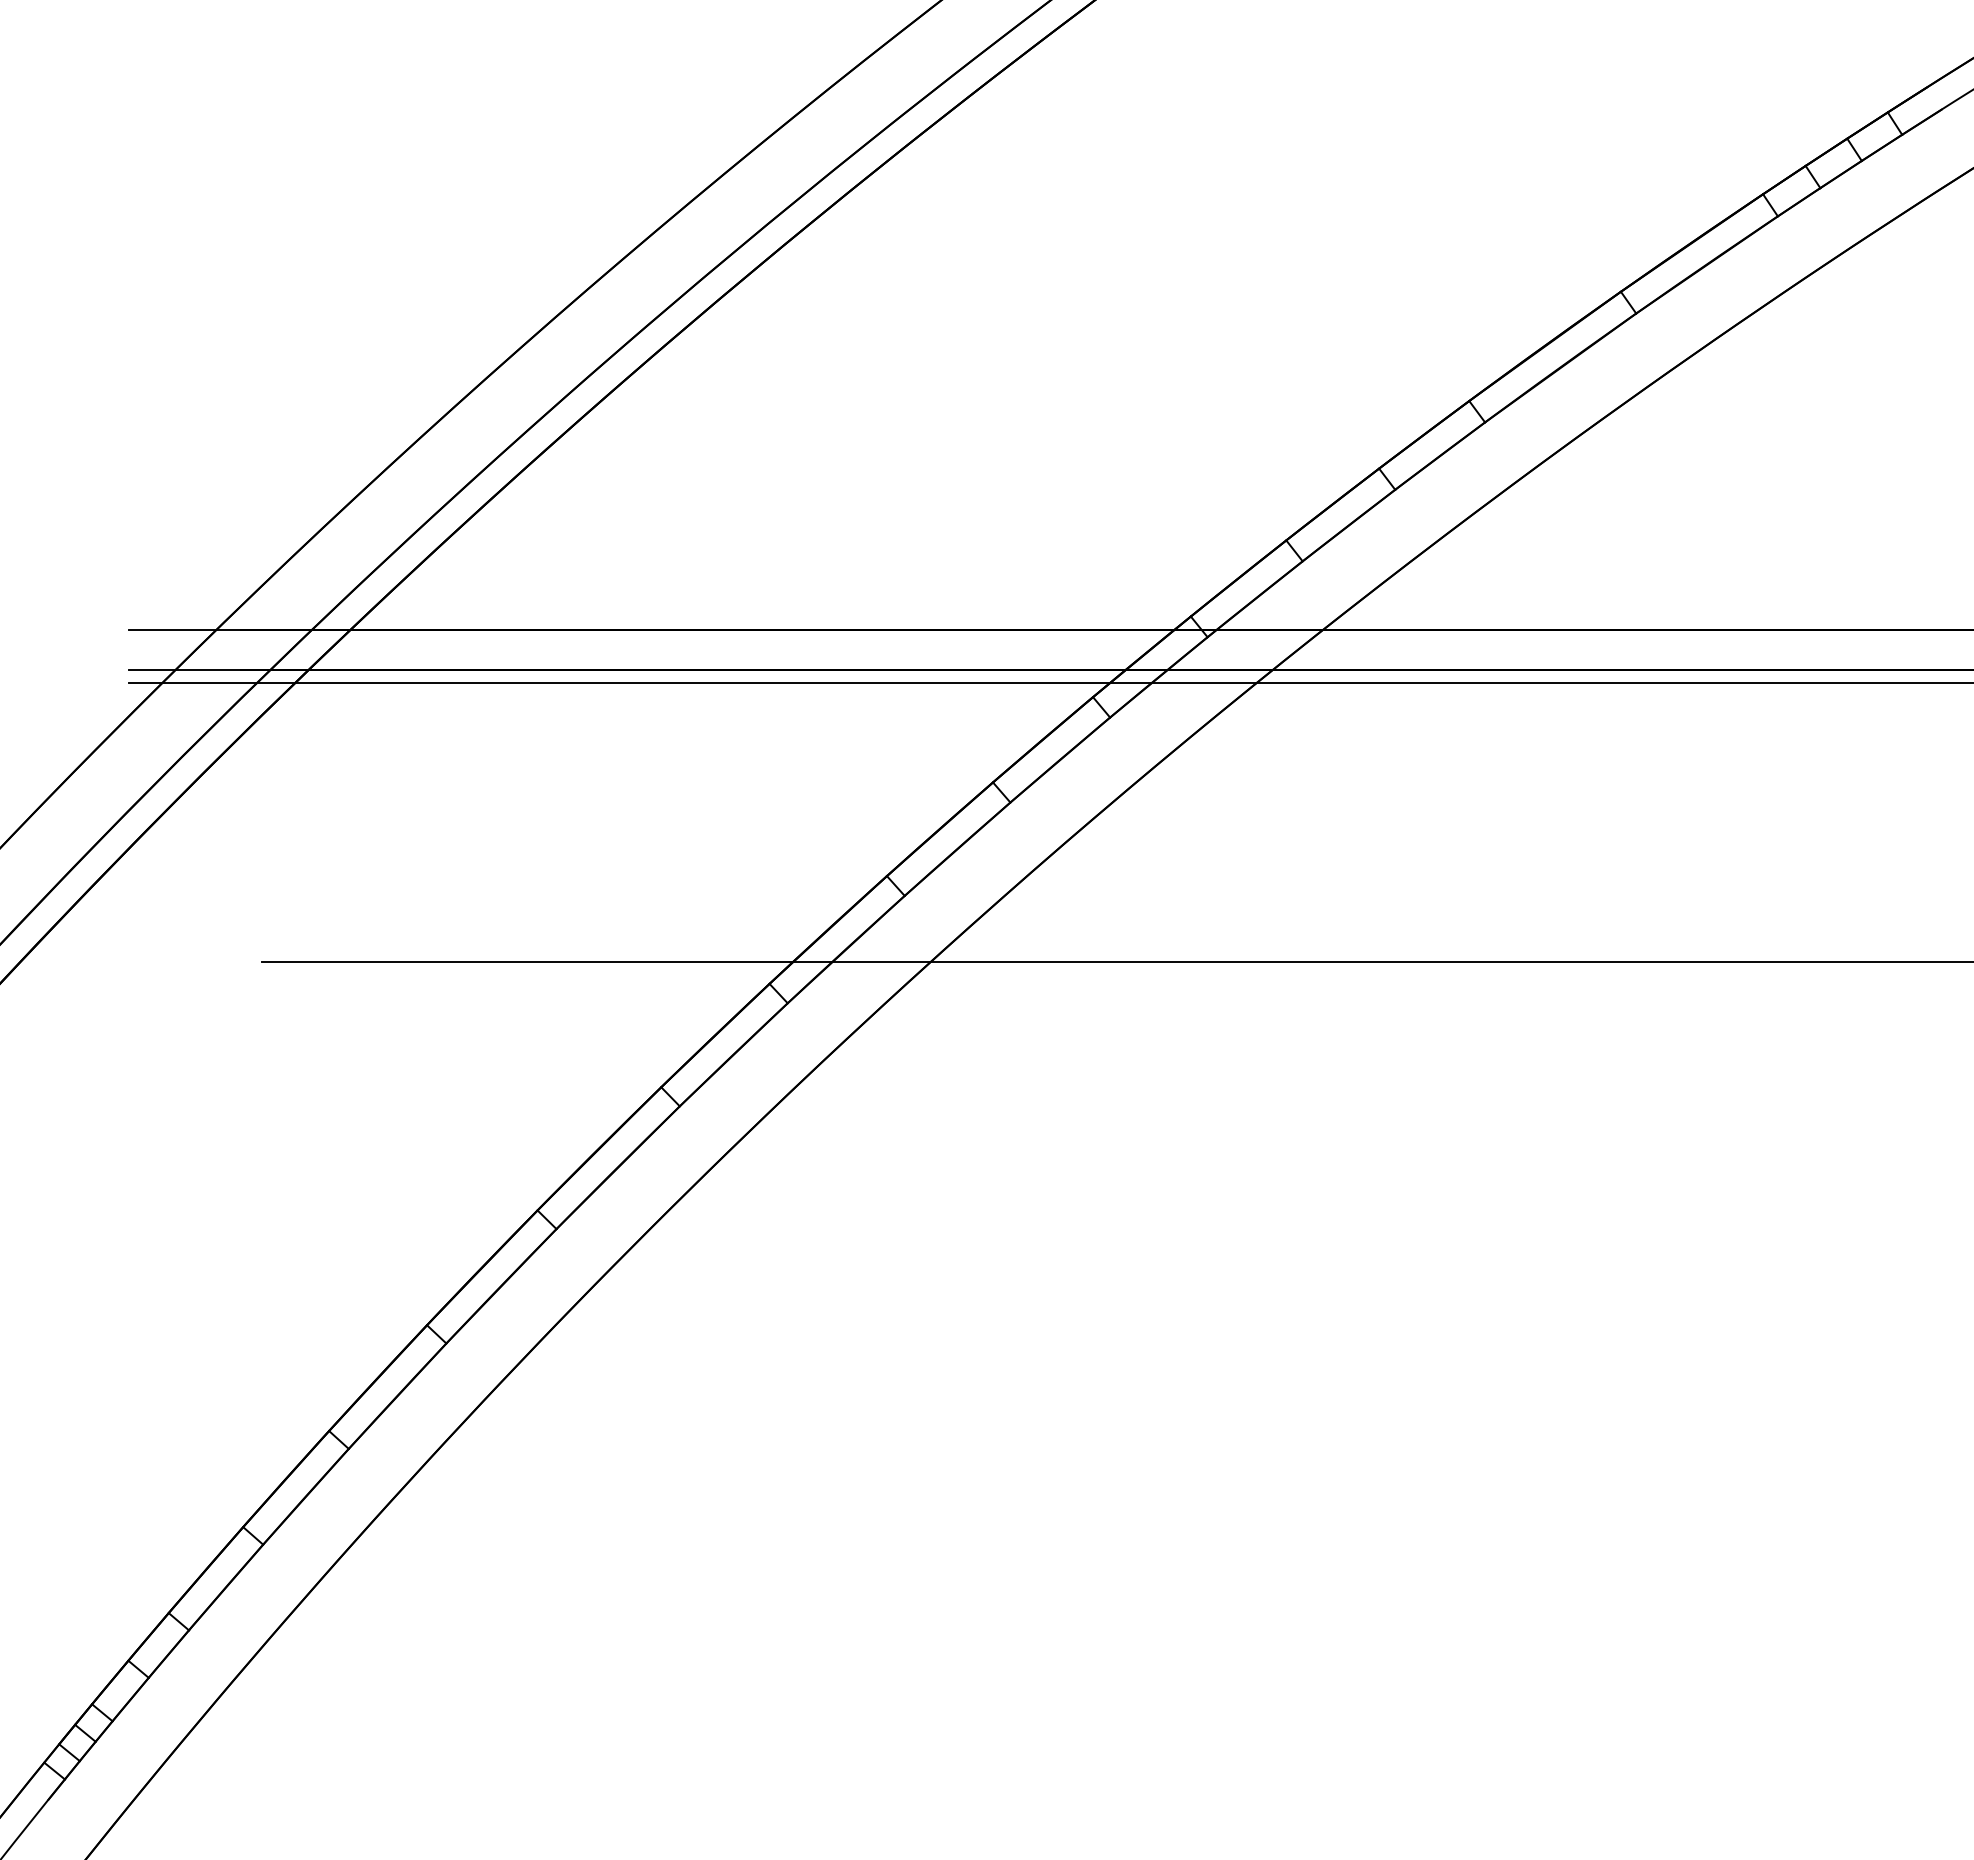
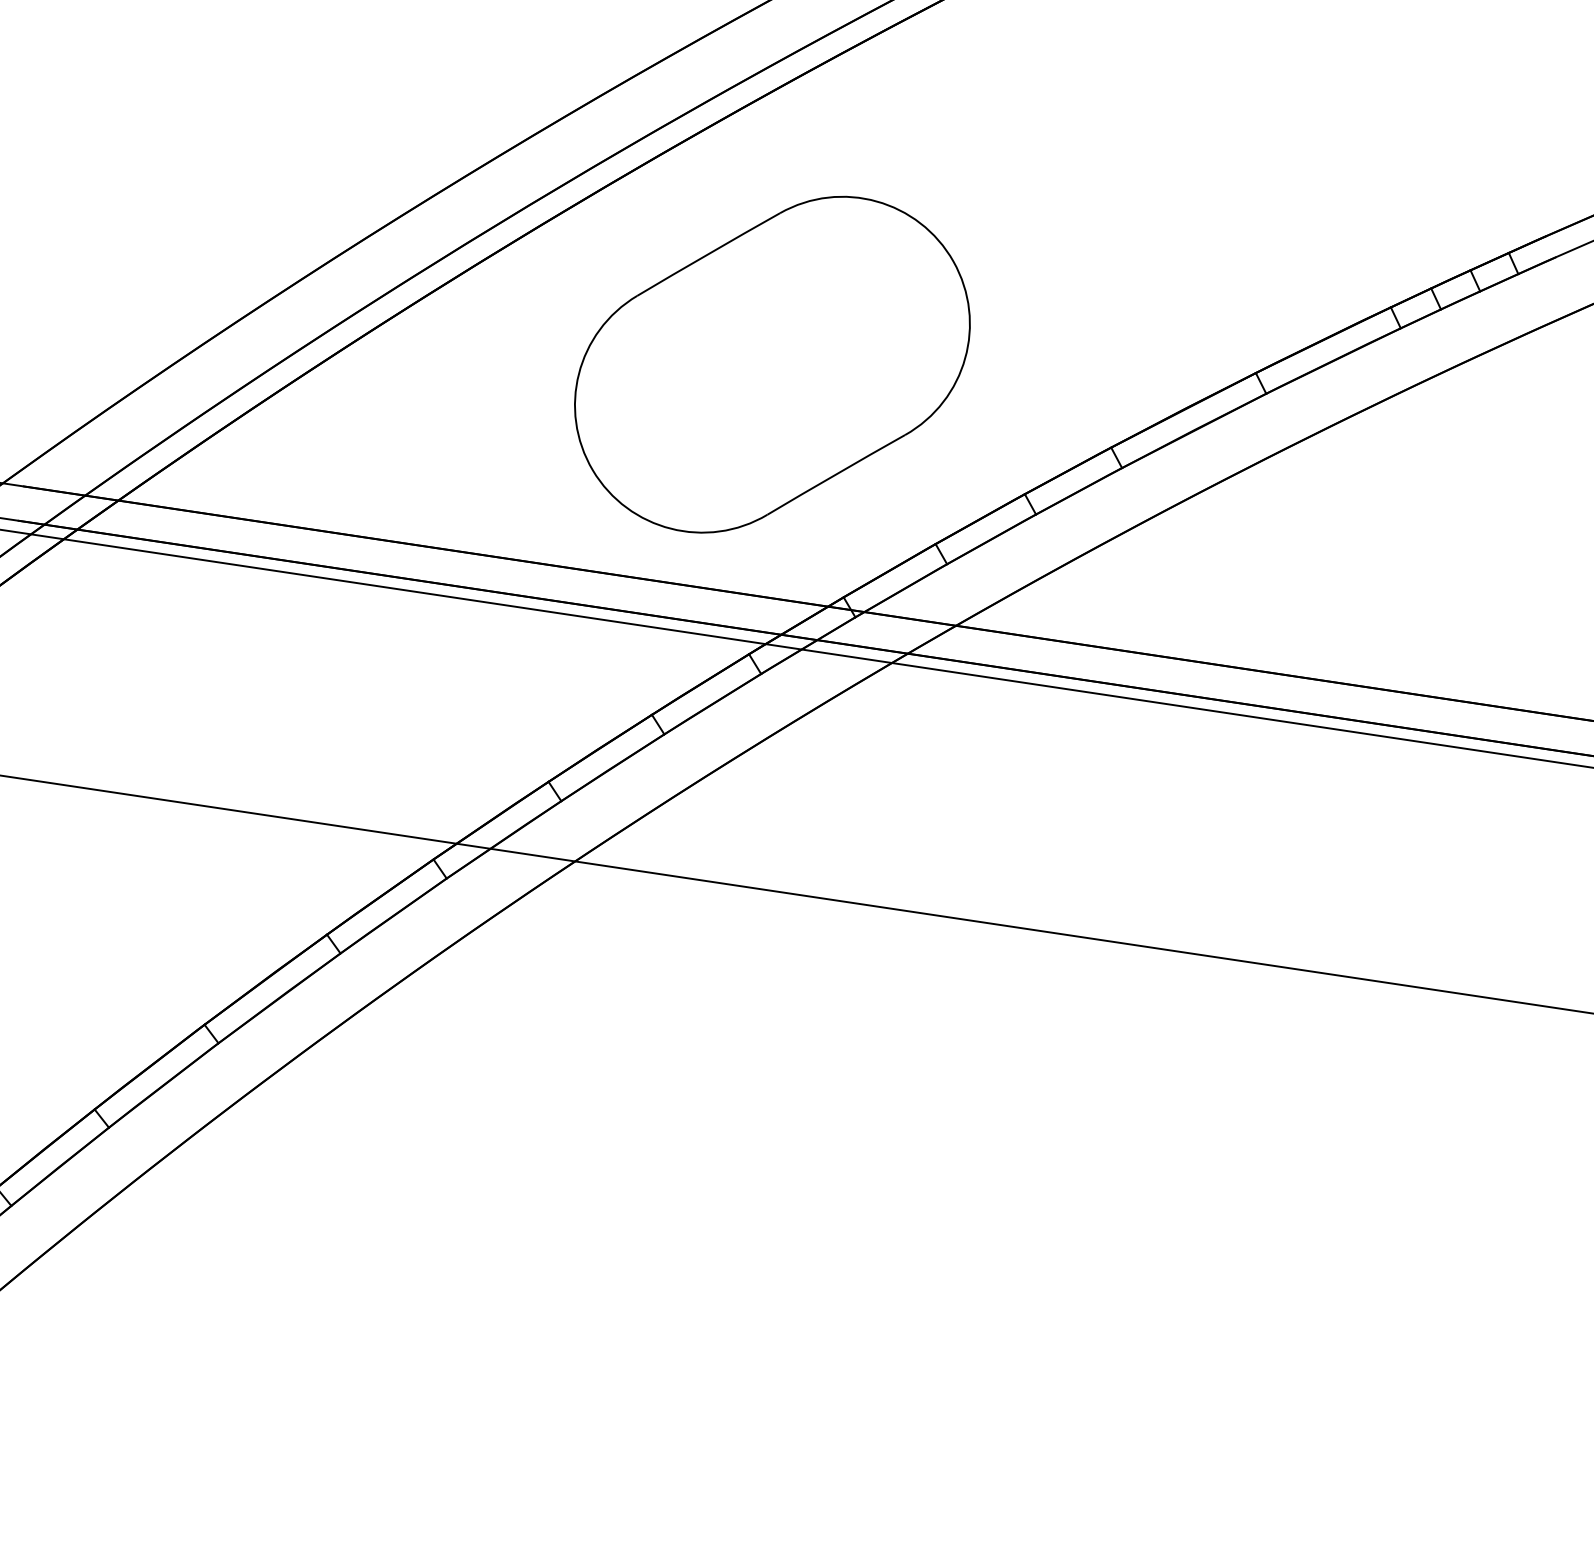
part: (1070, 364) -> (772, 364), added

